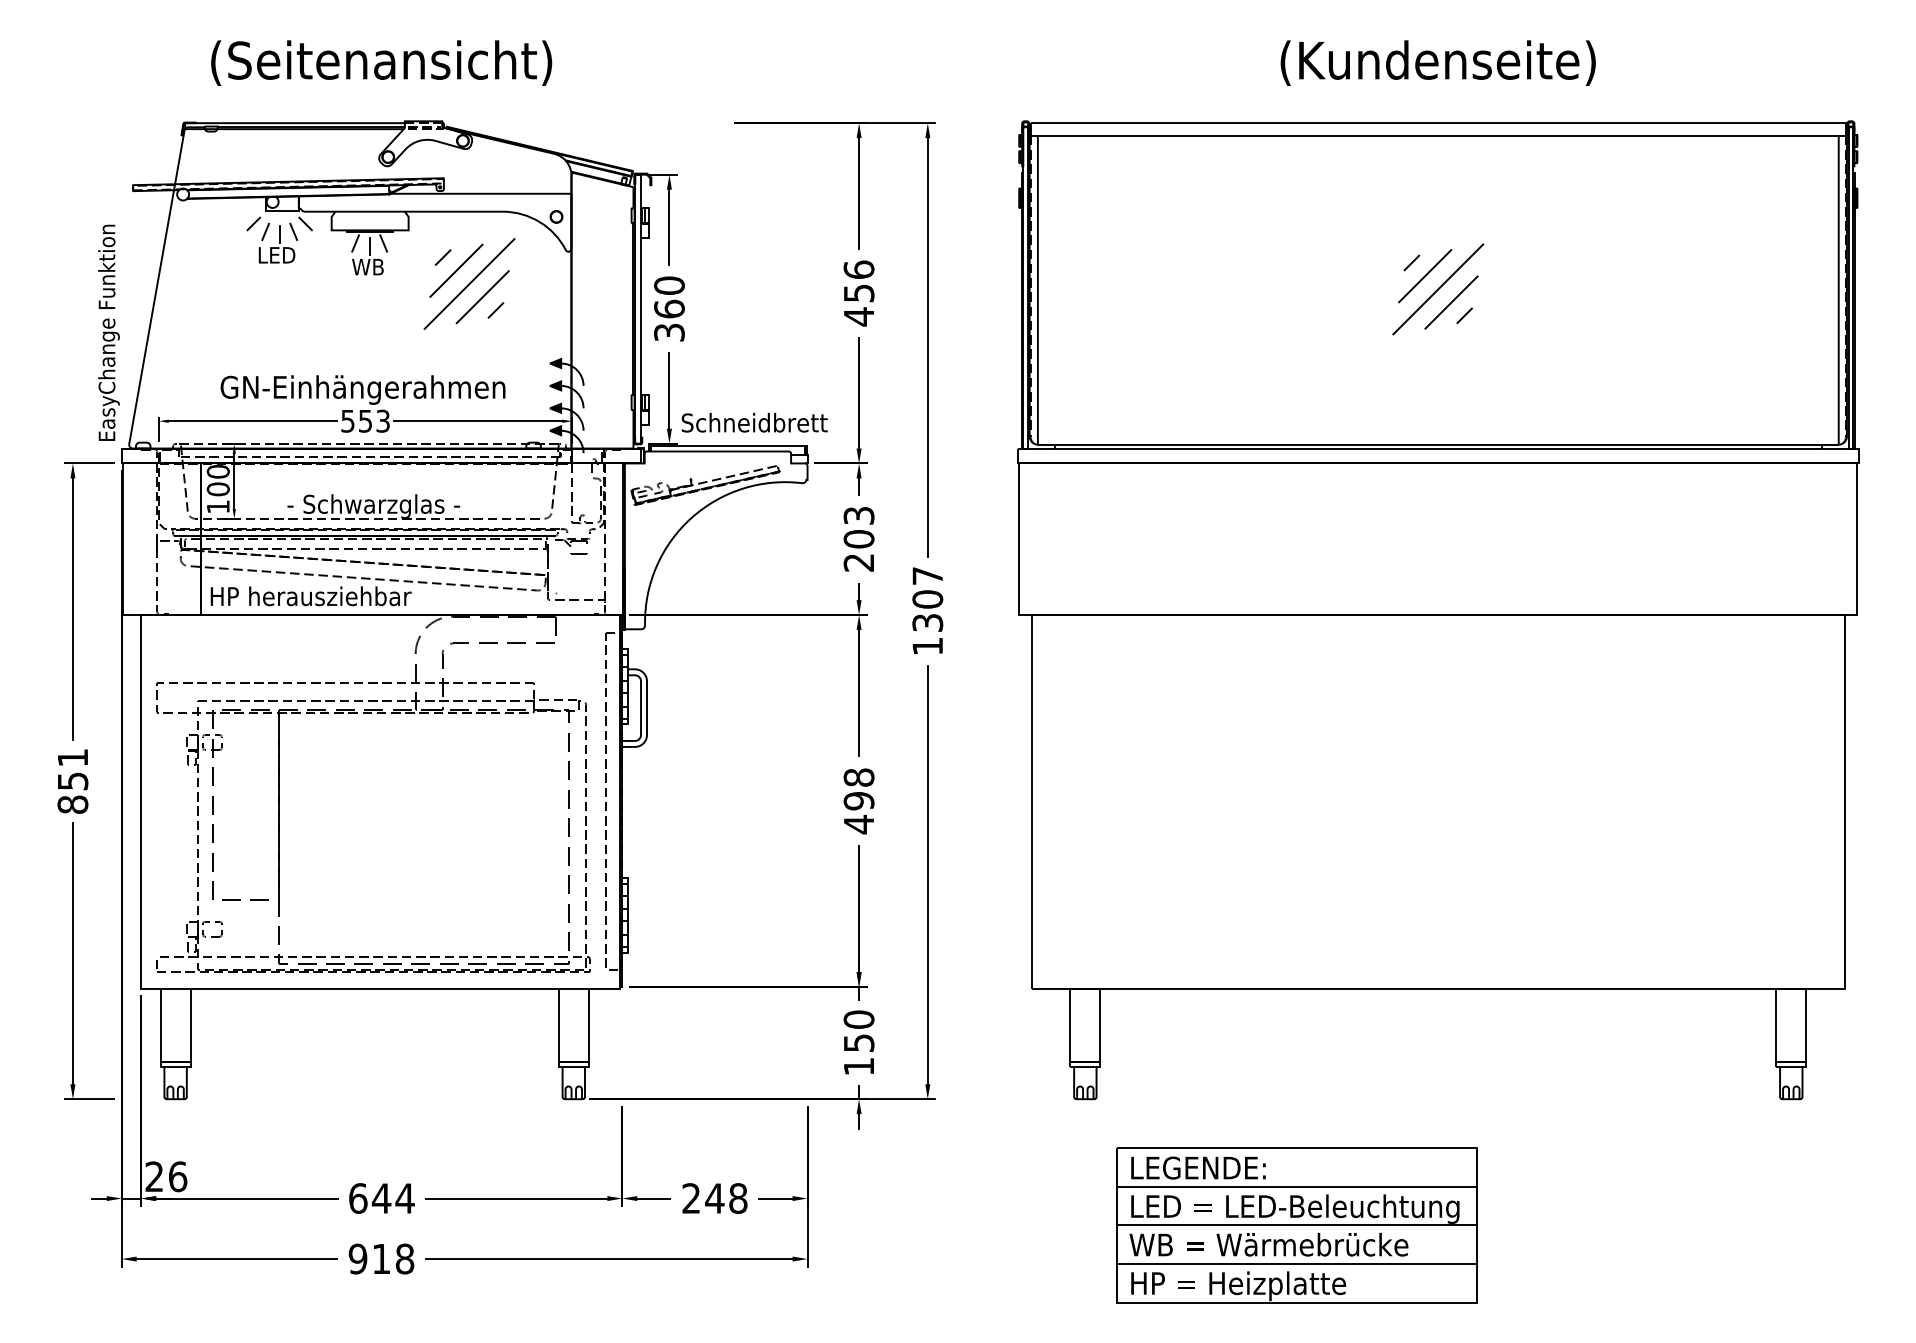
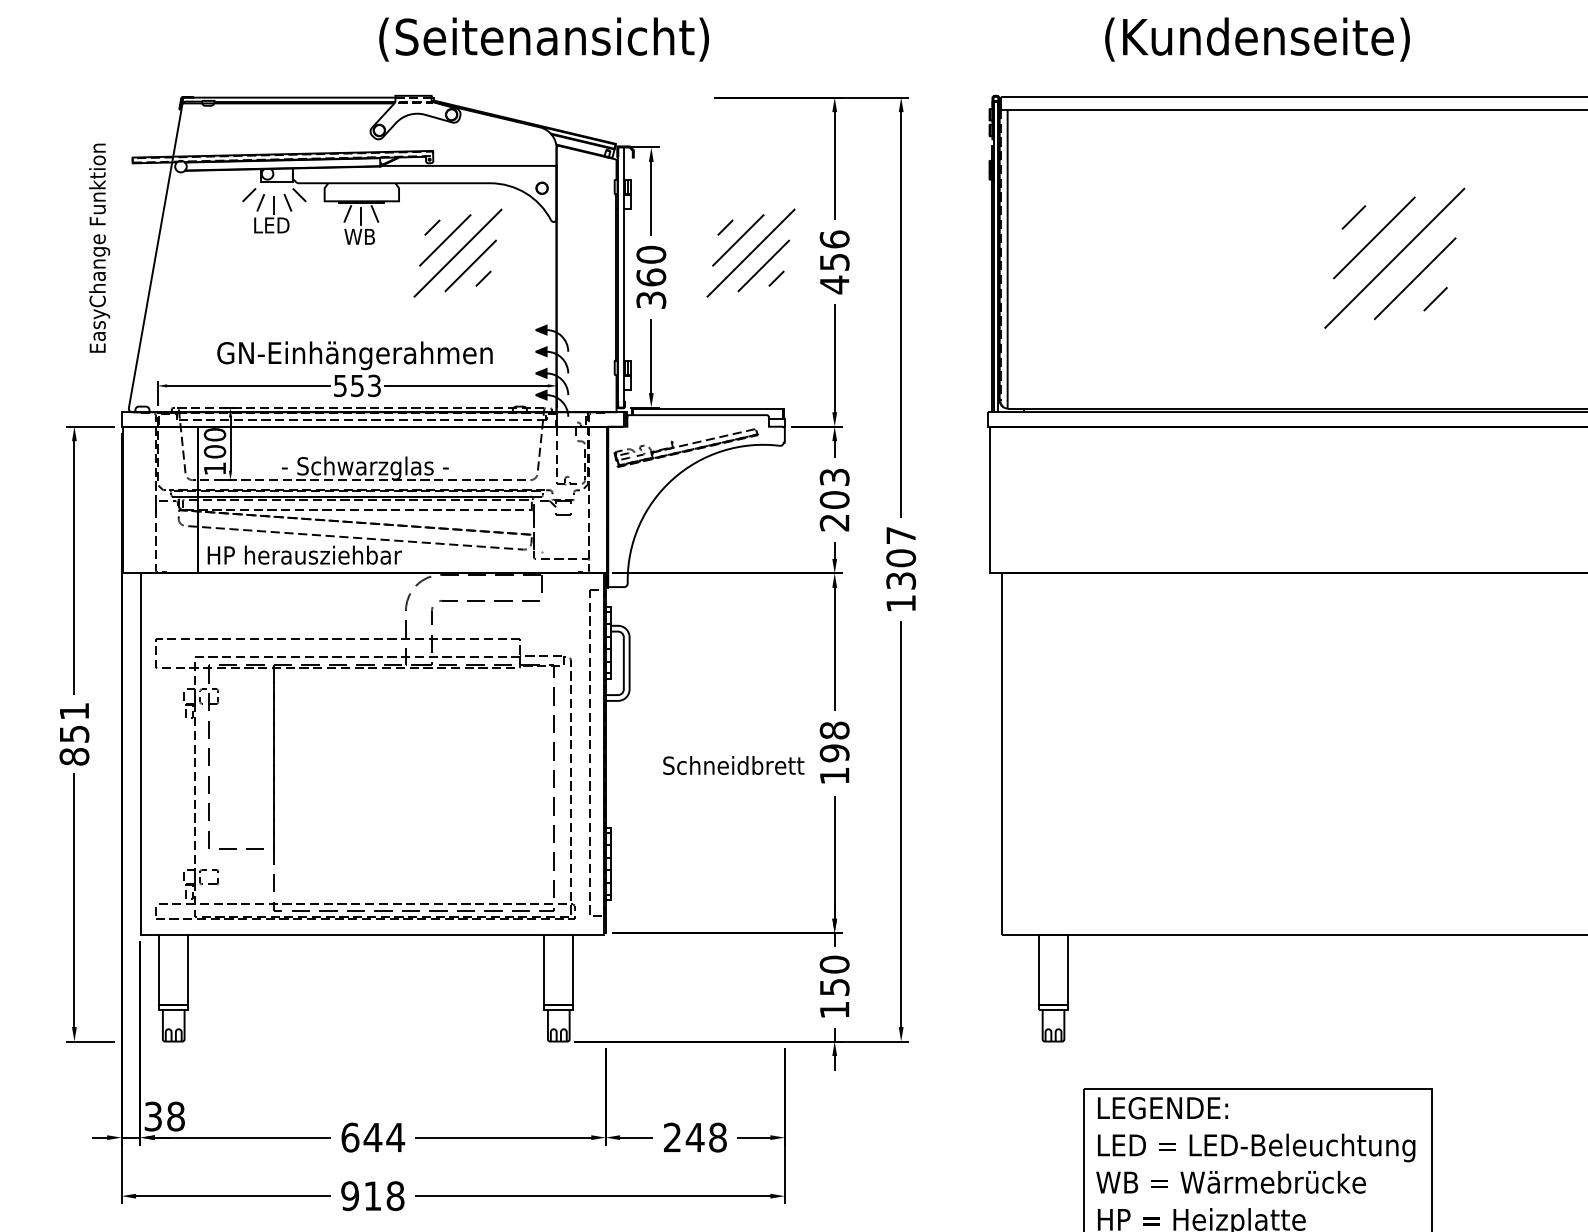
text: (381, 62) -> (544, 38), moved
text: (1437, 62) -> (1256, 38), moved
part: (772, 283) -> (750, 252), added
part: (1438, 289) -> (1395, 258), size x1.6
text: (108, 332) -> (99, 247), moved
text: (754, 422) -> (733, 765), moved
text: (858, 824) -> (834, 775), 498 -> 198
text: (166, 1176) -> (164, 1116), 26 -> 38
line: (1296, 1186) -> (1257, 1125), removed
line: (1296, 1225) -> (1257, 1163), removed
line: (1296, 1263) -> (1257, 1200), removed

